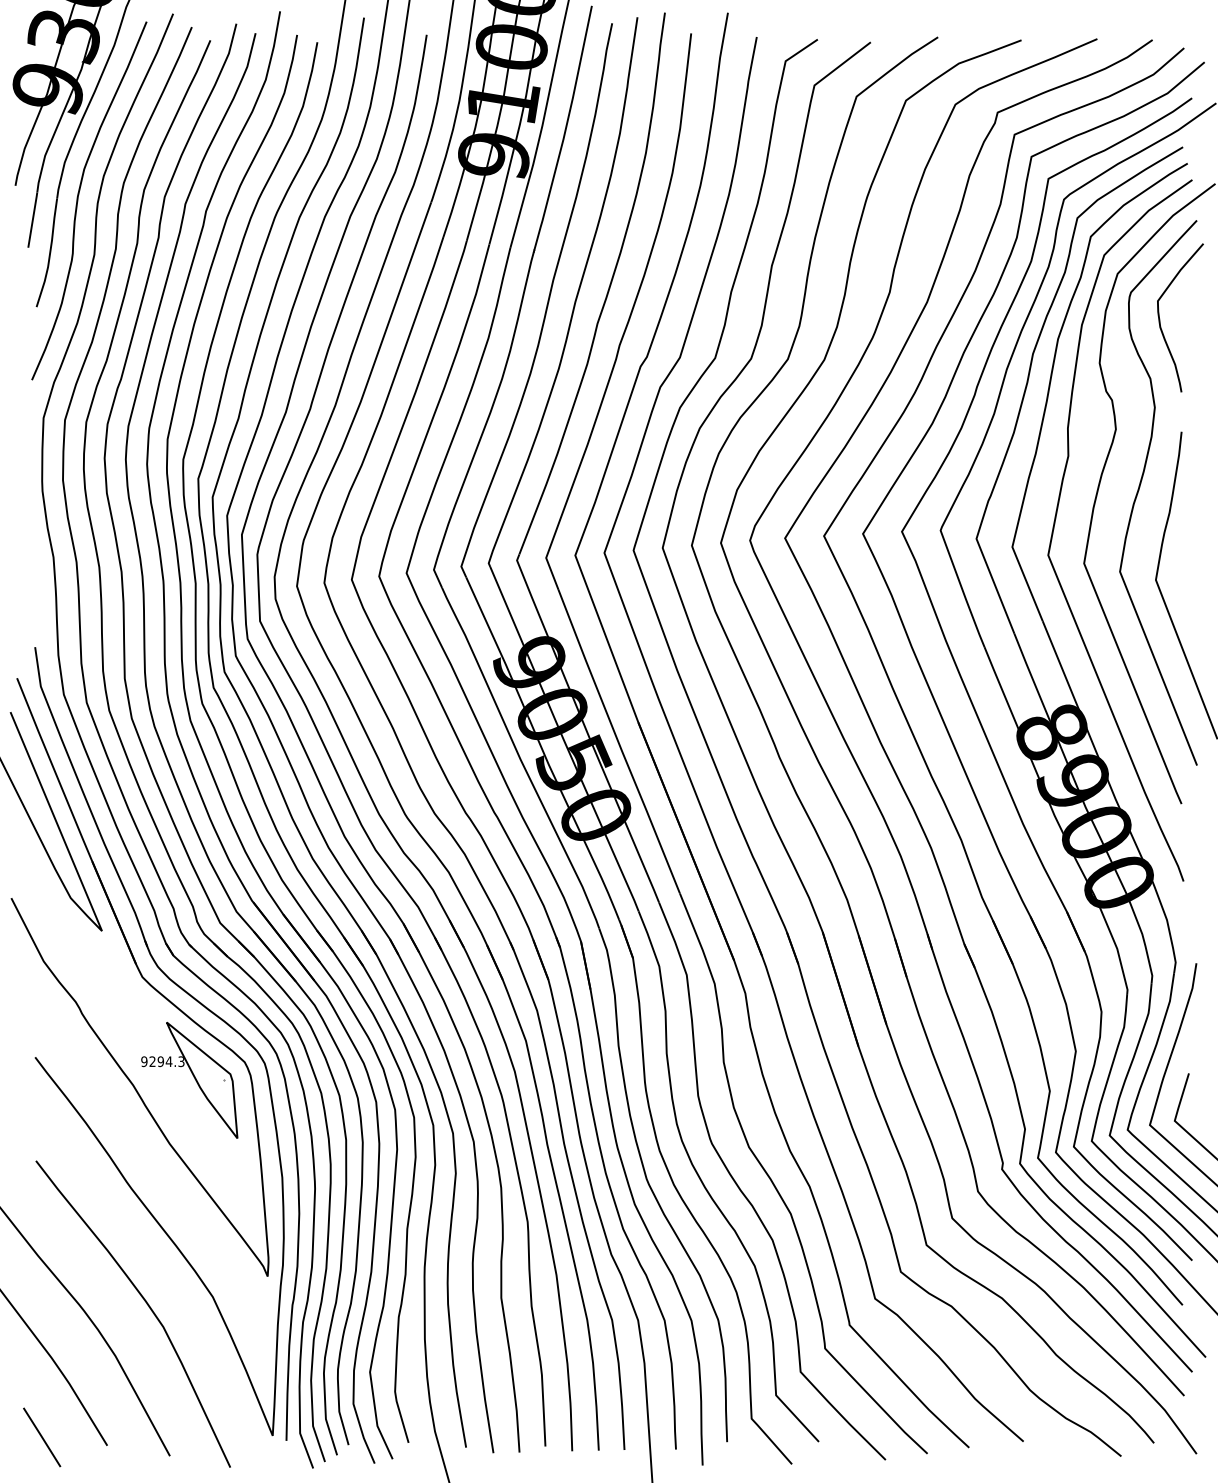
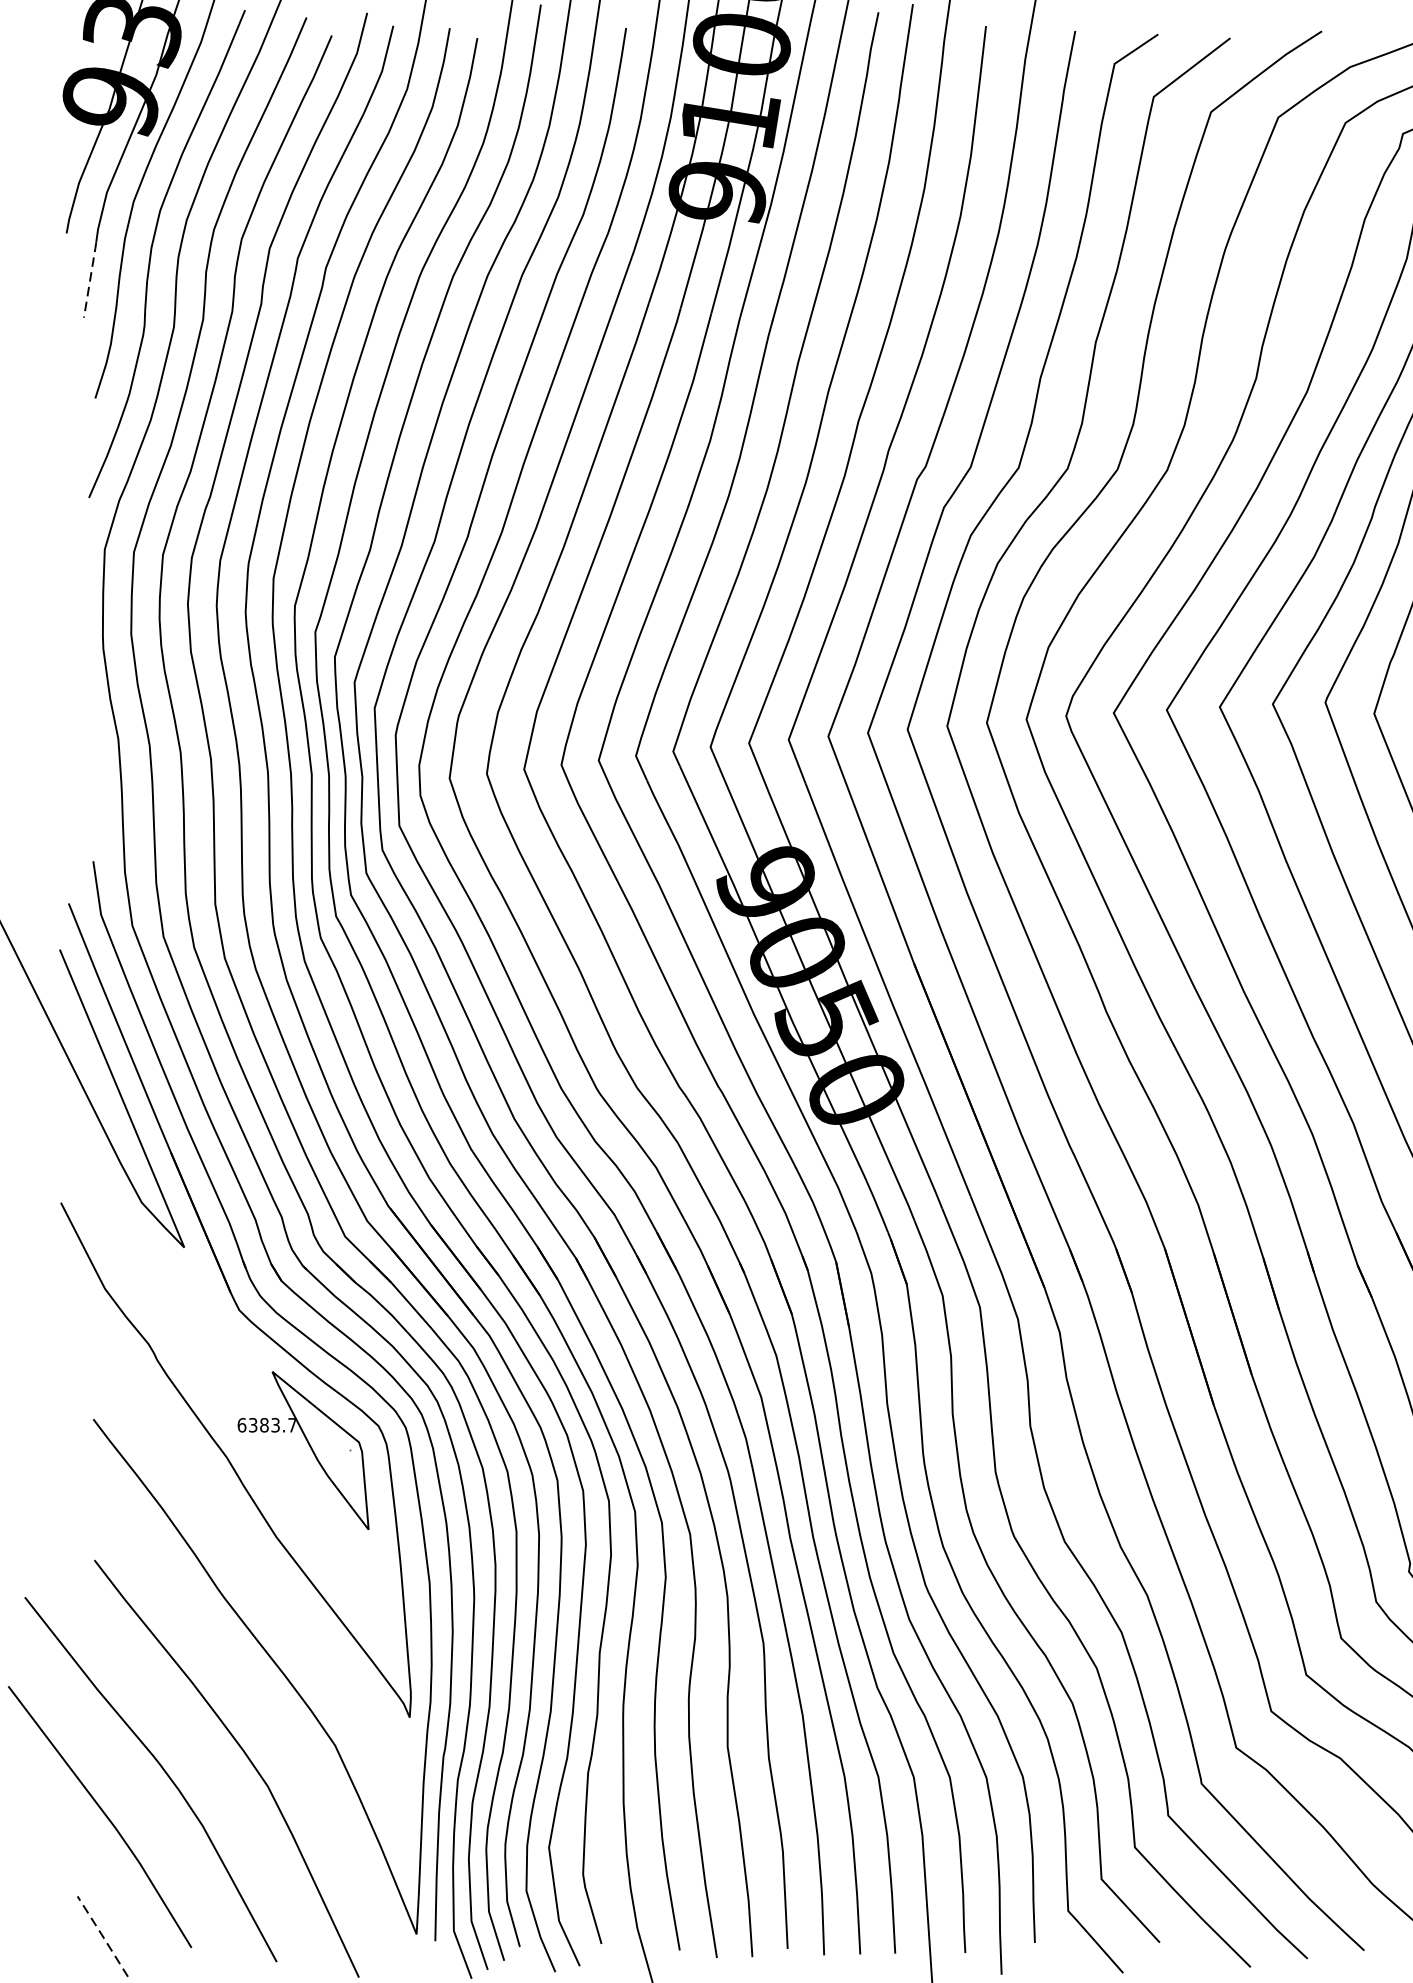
line: (32, 219) -> (89, 279), solid -> dashed
text: (162, 1061) -> (266, 1424), 9294.3 -> 6383.7
line: (42, 1437) -> (103, 1936), solid -> dashed

